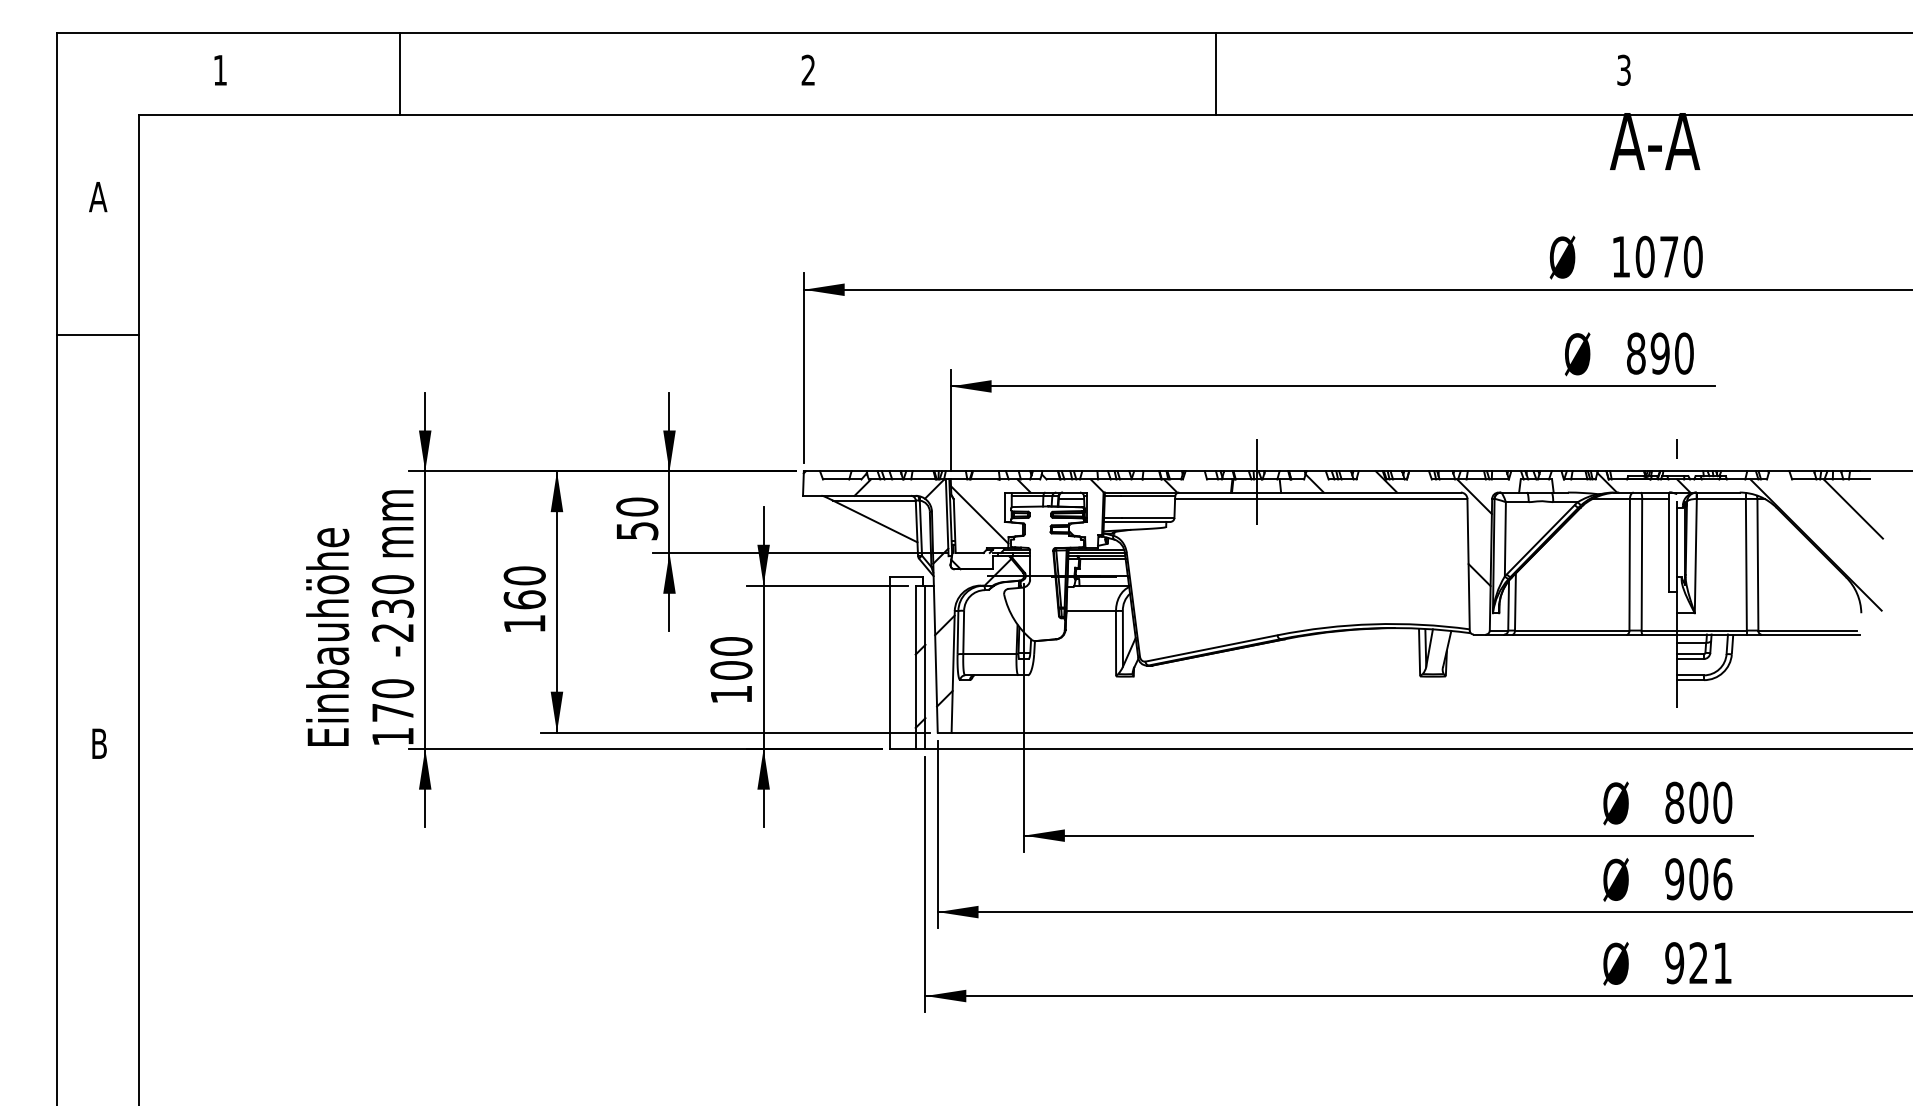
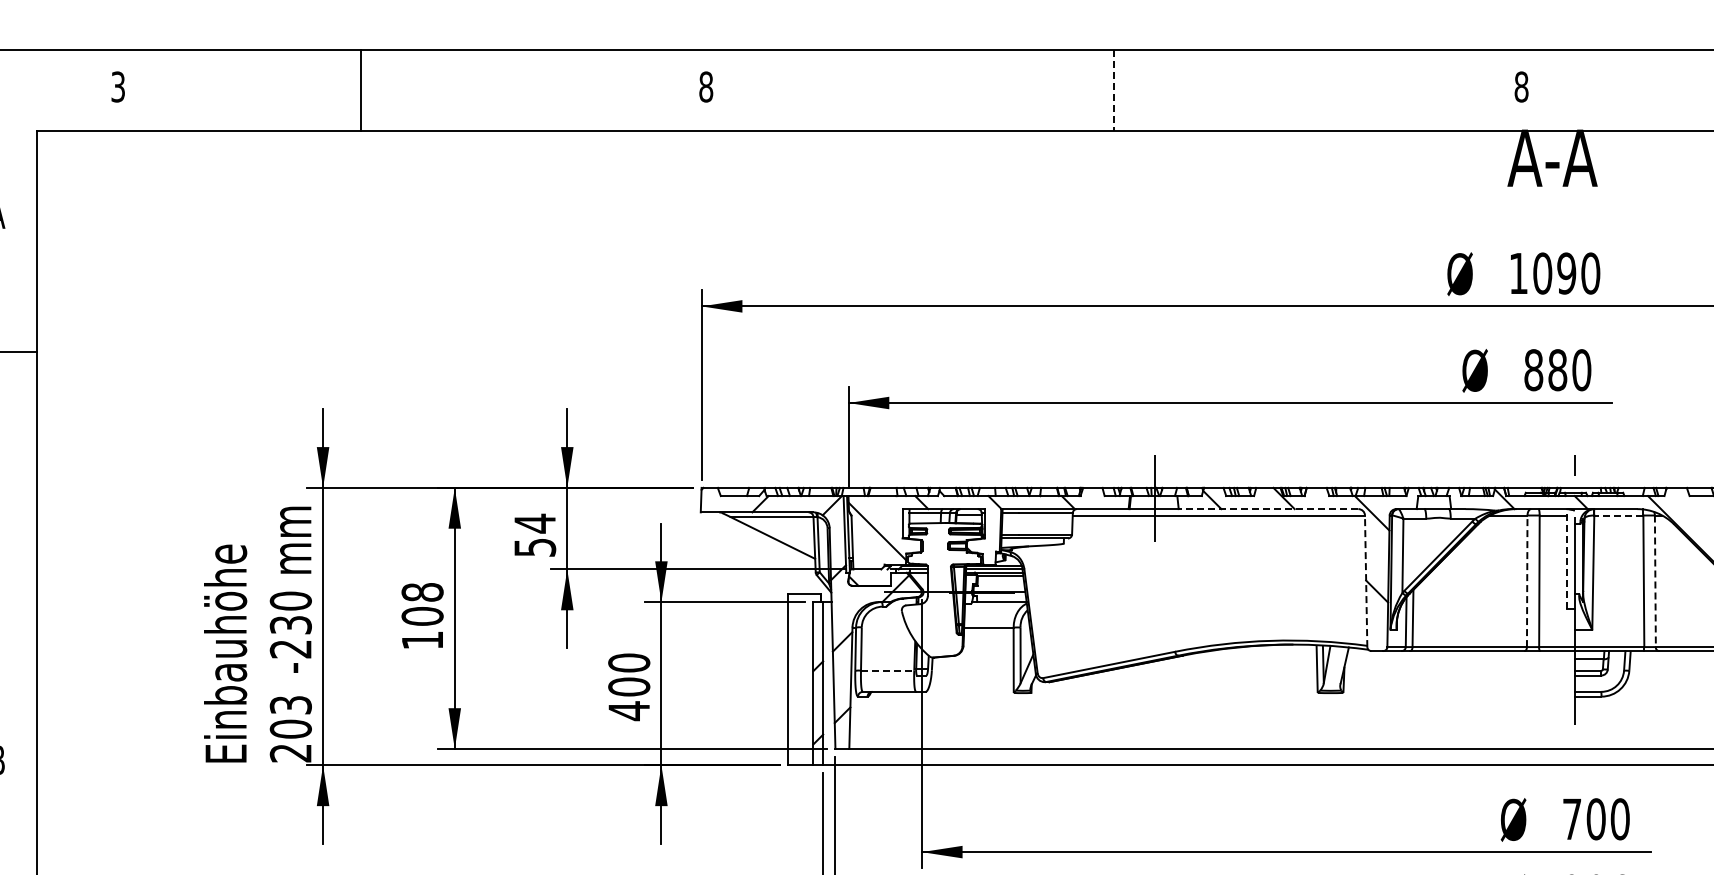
text: (219, 69) -> (117, 86), 1 -> 3
text: (808, 69) -> (706, 86), 2 -> 8
text: (1624, 69) -> (1522, 86), 3 -> 8
line: (400, 73) -> (361, 90), moved
line: (1216, 73) -> (1114, 90), solid -> dashed
text: (1668, 256) -> (1565, 273), 1070 -> 1090
text: (1659, 353) -> (1556, 370), 890 -> 880
line: (1370, 492) -> (1268, 509), solid -> dashed
line: (1721, 498) -> (1618, 515), solid -> dashed
text: (637, 507) -> (535, 524), 50 -> 54
line: (1669, 542) -> (1566, 559), solid -> dashed
line: (1468, 564) -> (1366, 581), solid -> dashed
line: (1629, 564) -> (1527, 581), solid -> dashed
line: (1757, 564) -> (1654, 581), solid -> dashed
text: (524, 587) -> (422, 604), 160 -> 108
line: (989, 654) -> (887, 670), solid -> dashed
text: (731, 694) -> (629, 710), 100 -> 400
text: (392, 712) -> (290, 728), 170 -> 203
text: (1674, 802) -> (1571, 818), 800 -> 700

